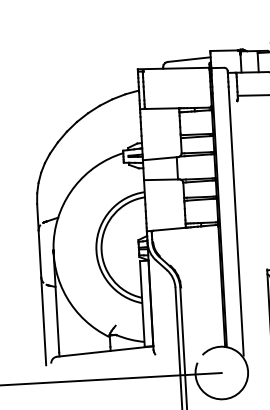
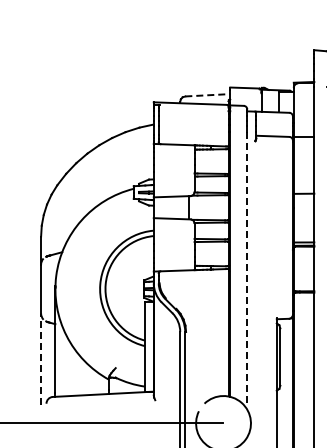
line: (188, 59) -> (207, 95), solid -> dashed
line: (236, 224) -> (247, 269), solid -> dashed
line: (44, 321) -> (41, 359), solid -> dashed

